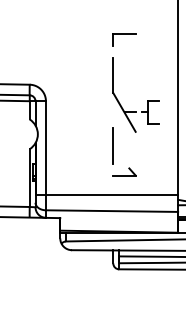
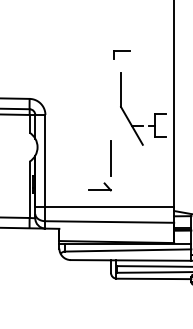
part: (124, 40) -> (121, 55), size x0.7
part: (147, 99) -> (154, 113), moved
part: (124, 171) -> (99, 186), moved

